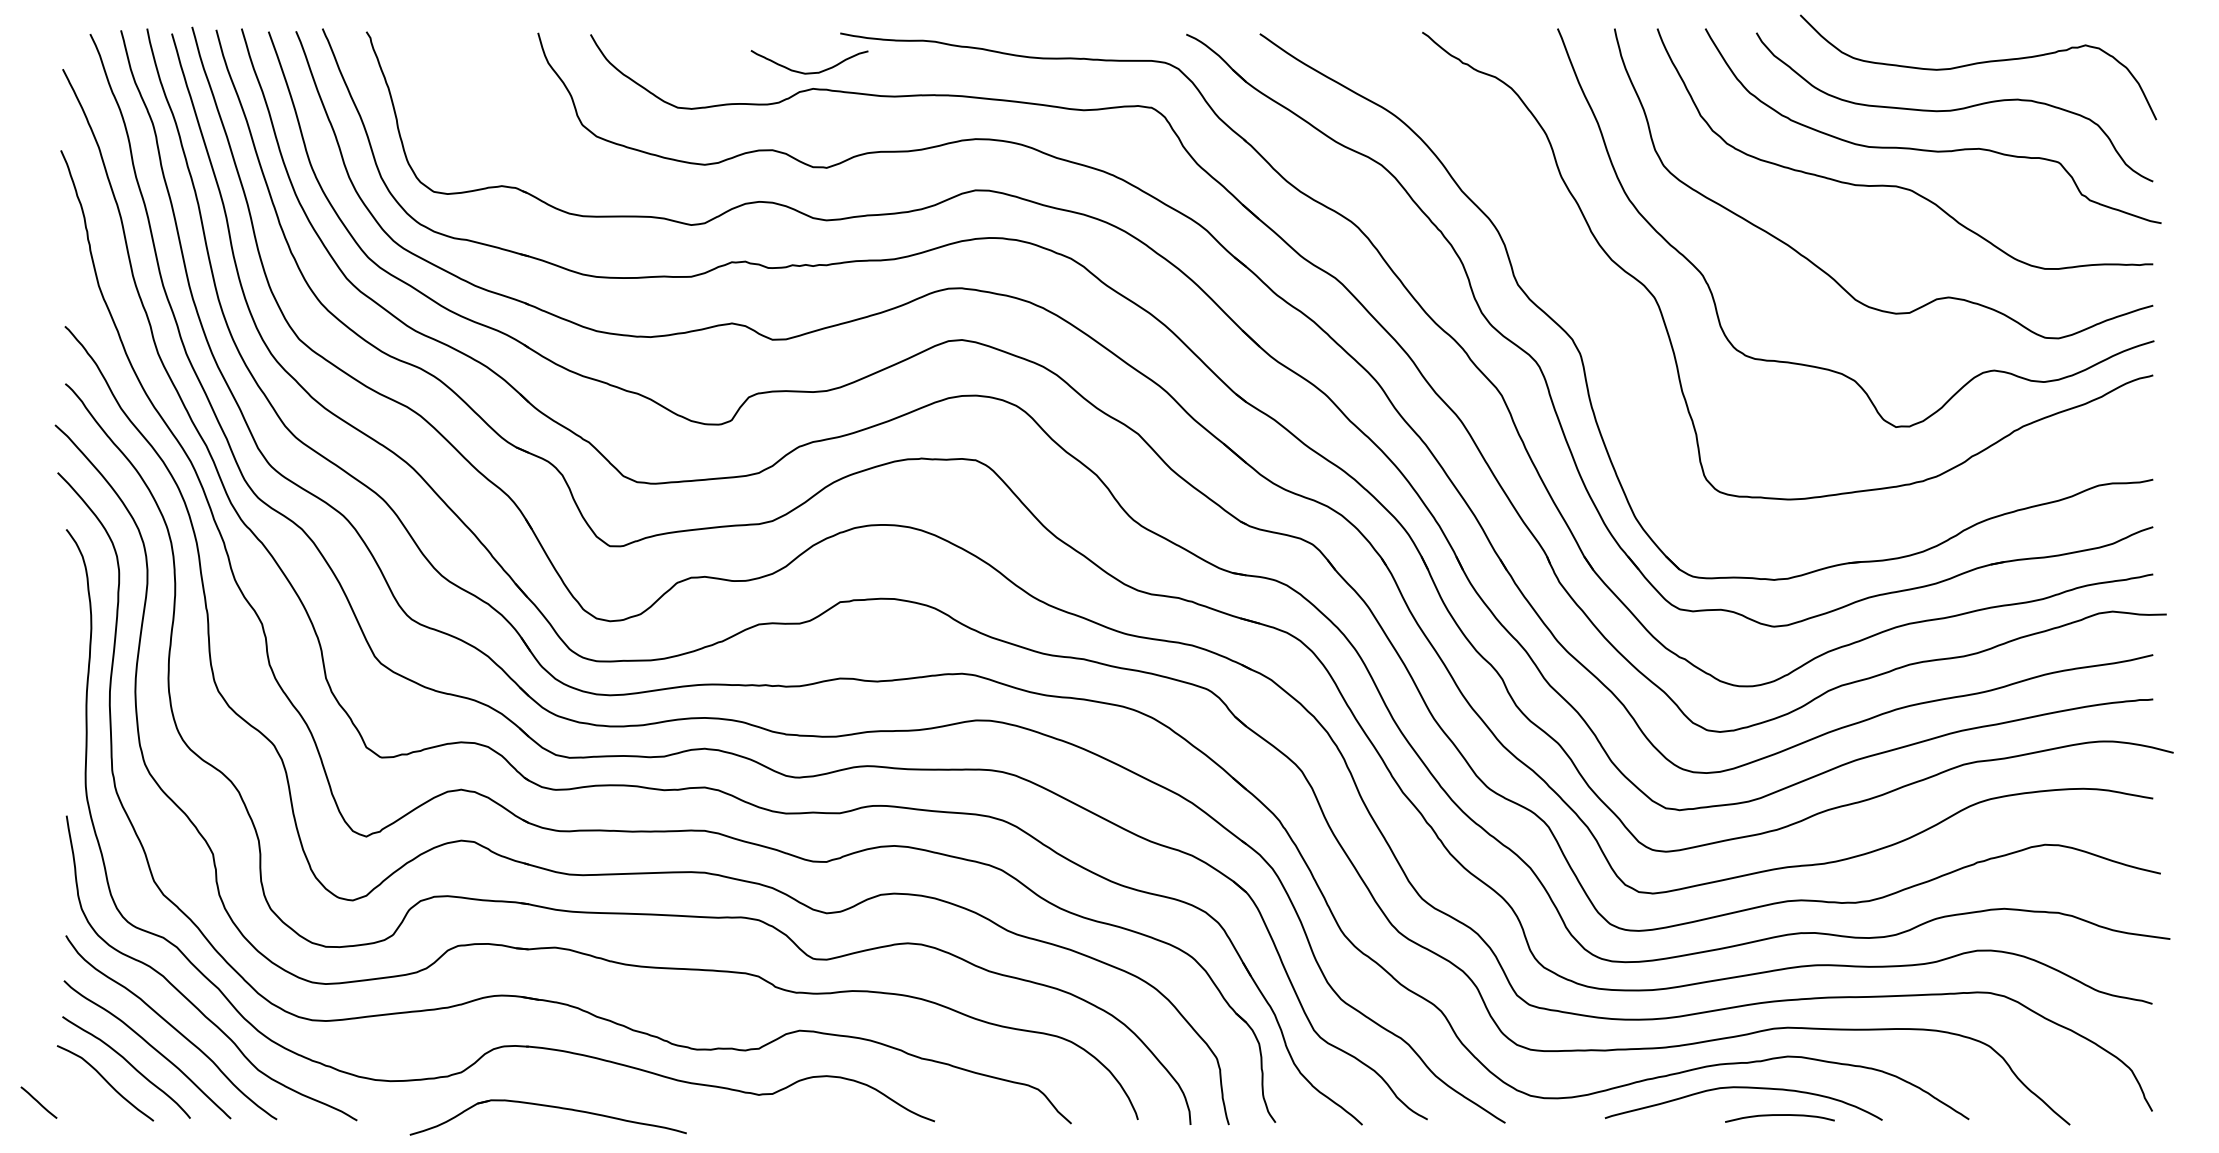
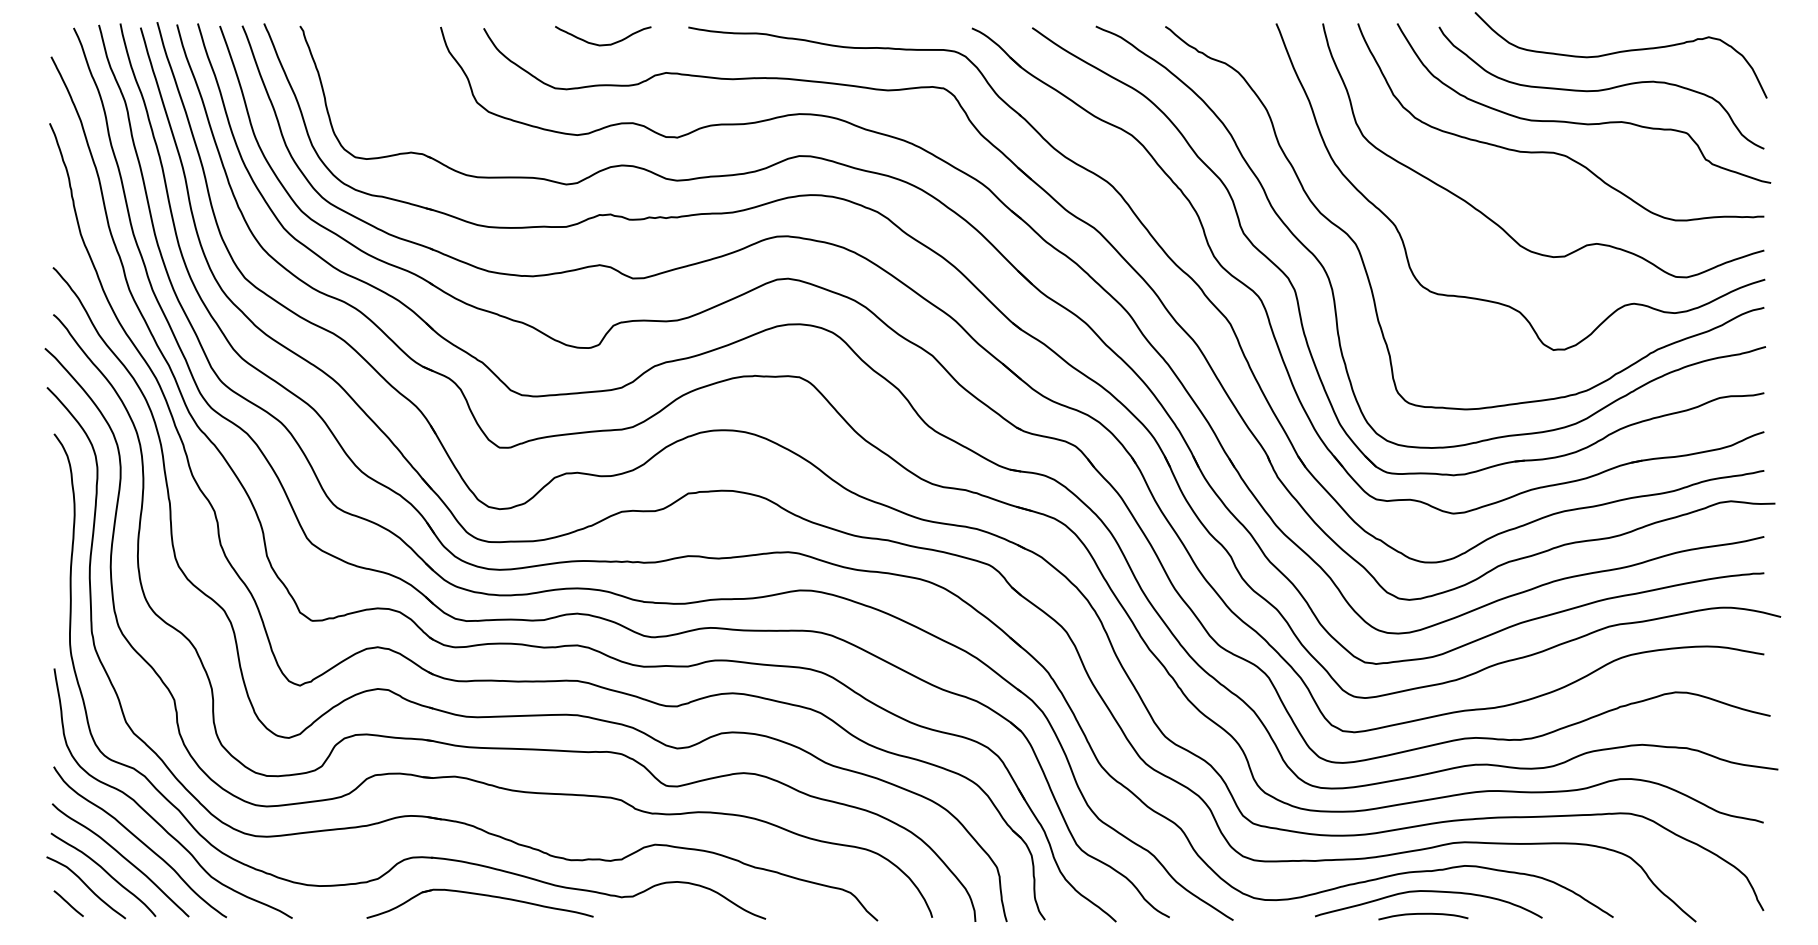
curve: (809, 72) -> (603, 44), moved
curve: (1622, 338) -> (1329, 277), added
line: (38, 1102) -> (68, 903), moved
part: (547, 1107) -> (479, 895), moved
curve: (1780, 1115) -> (1423, 914), moved

